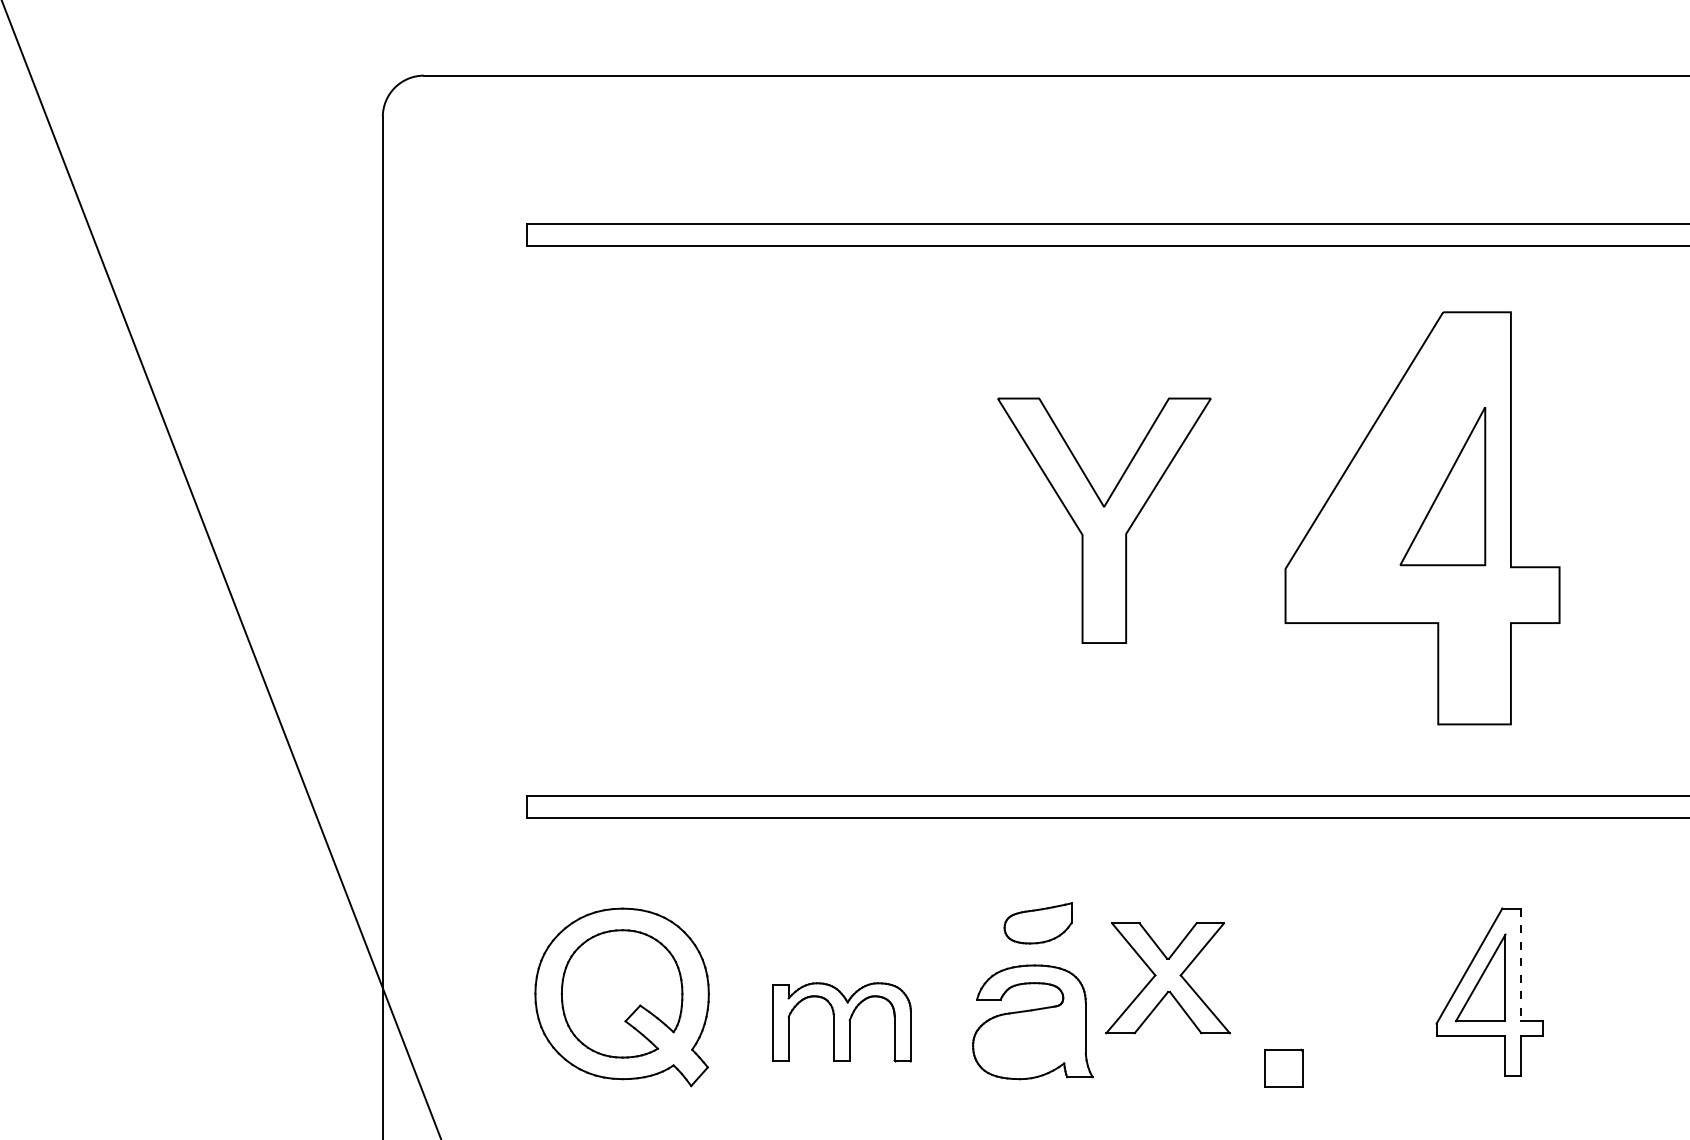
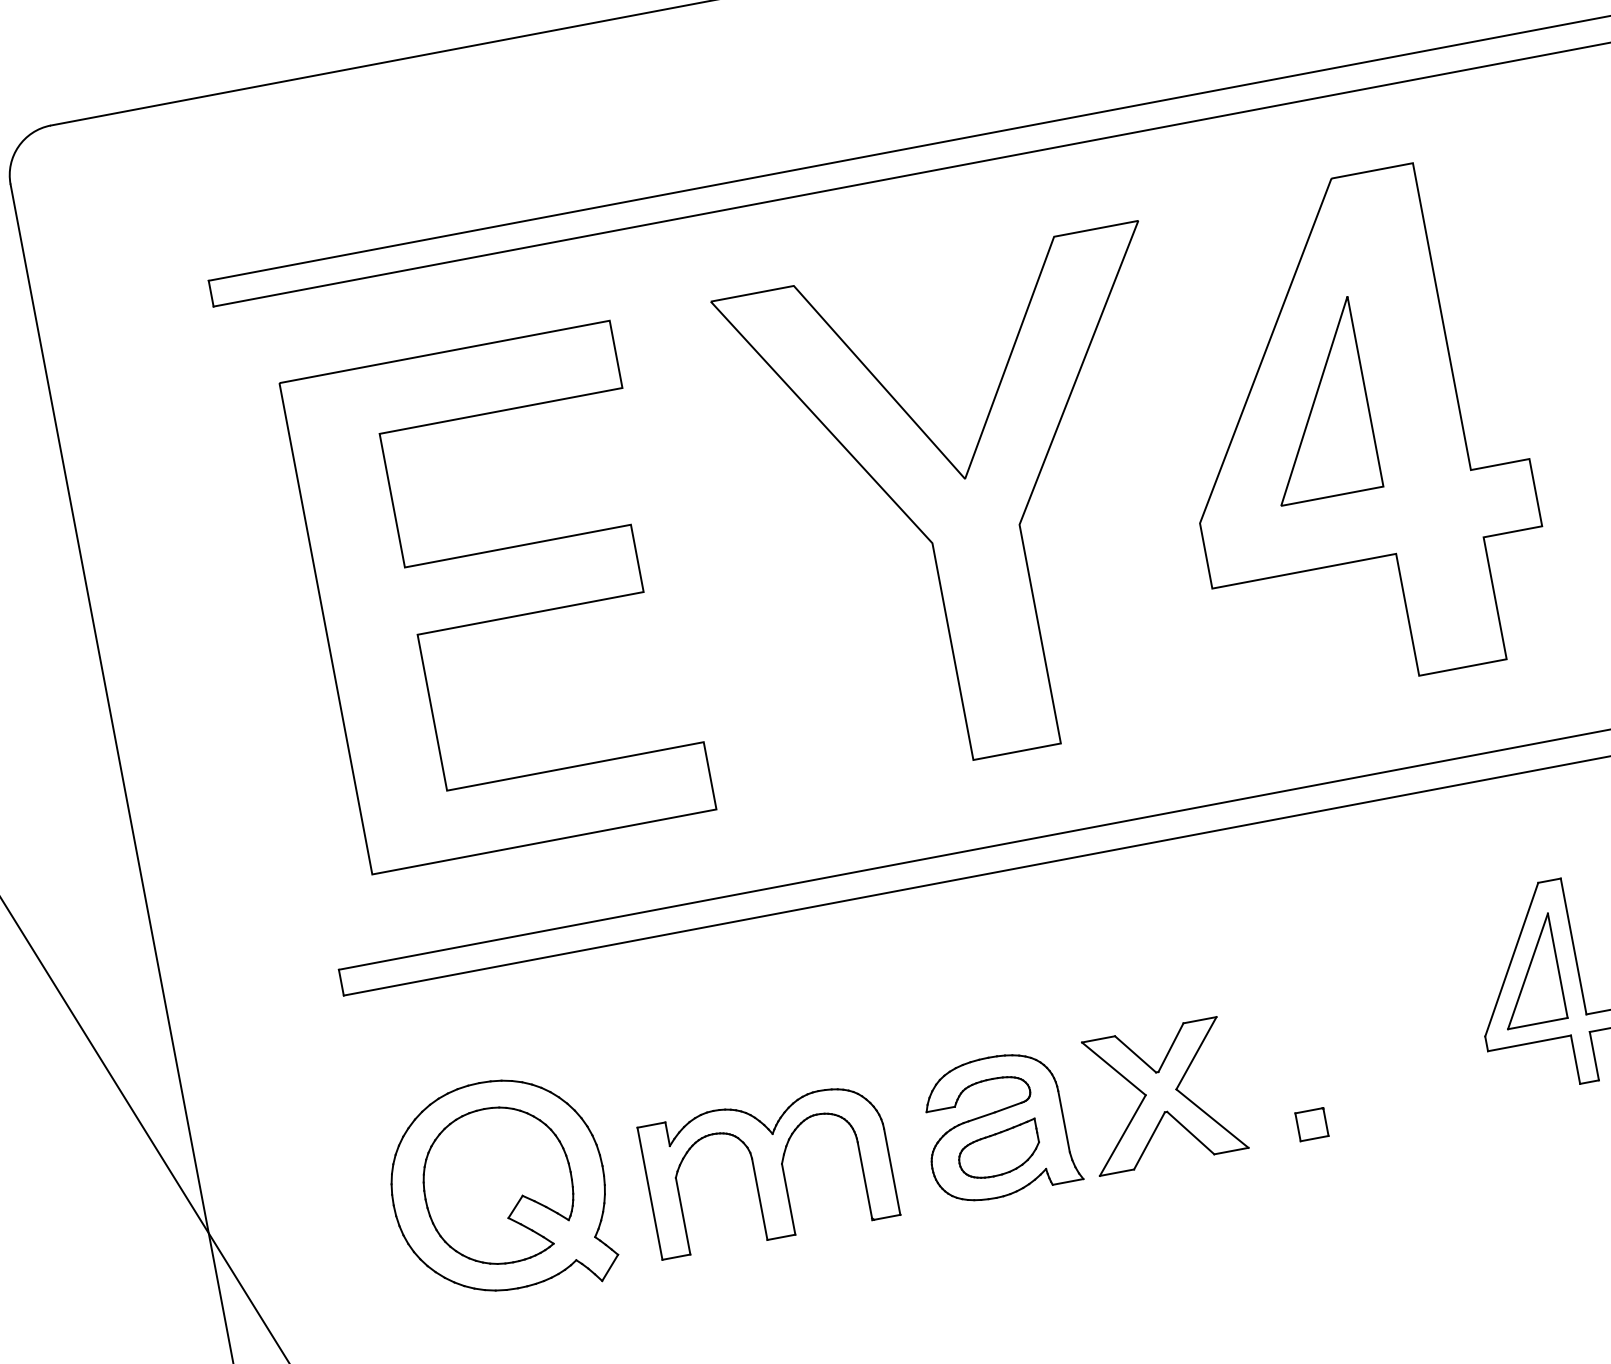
part: (1442, 486) -> (1314, 401), moved
part: (710, 520) -> (496, 595), added
part: (1104, 520) -> (971, 506), size x1.67
part: (1037, 923) -> (998, 1150), moved
line: (1521, 965) -> (1574, 947), dashed -> solid
part: (1167, 978) -> (1161, 1096), moved
part: (841, 1022) -> (768, 1170), size x1.43
part: (1284, 1067) -> (1312, 1123), size x0.62

